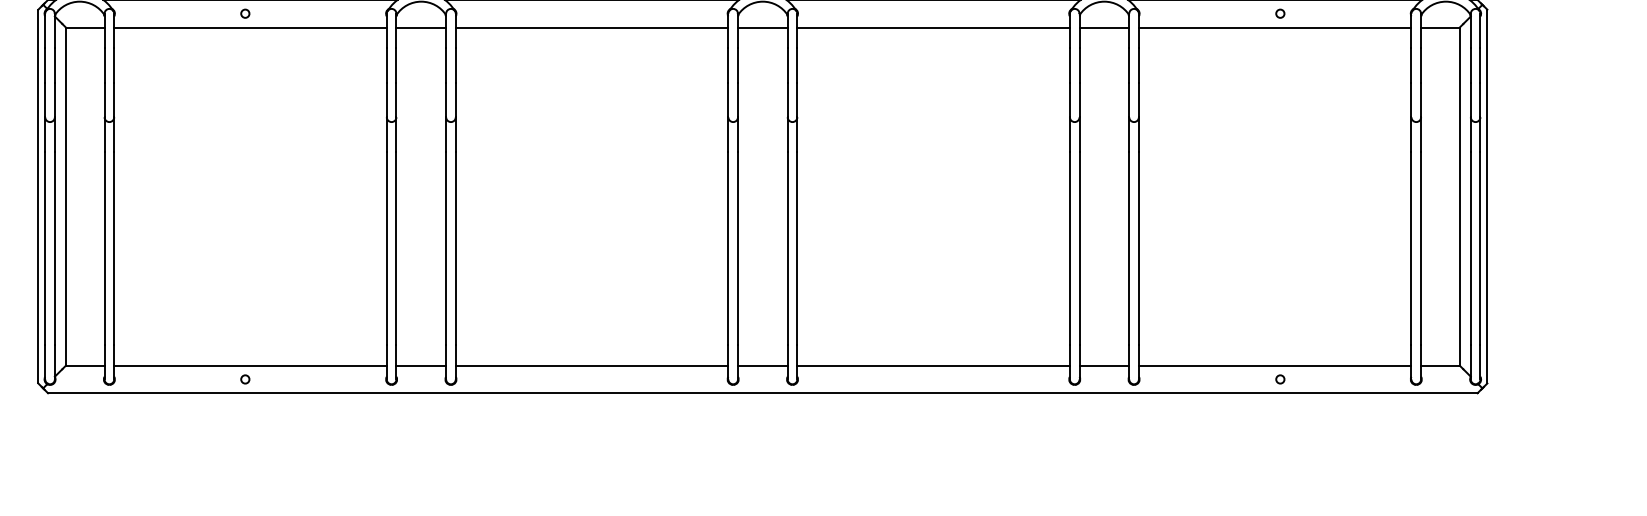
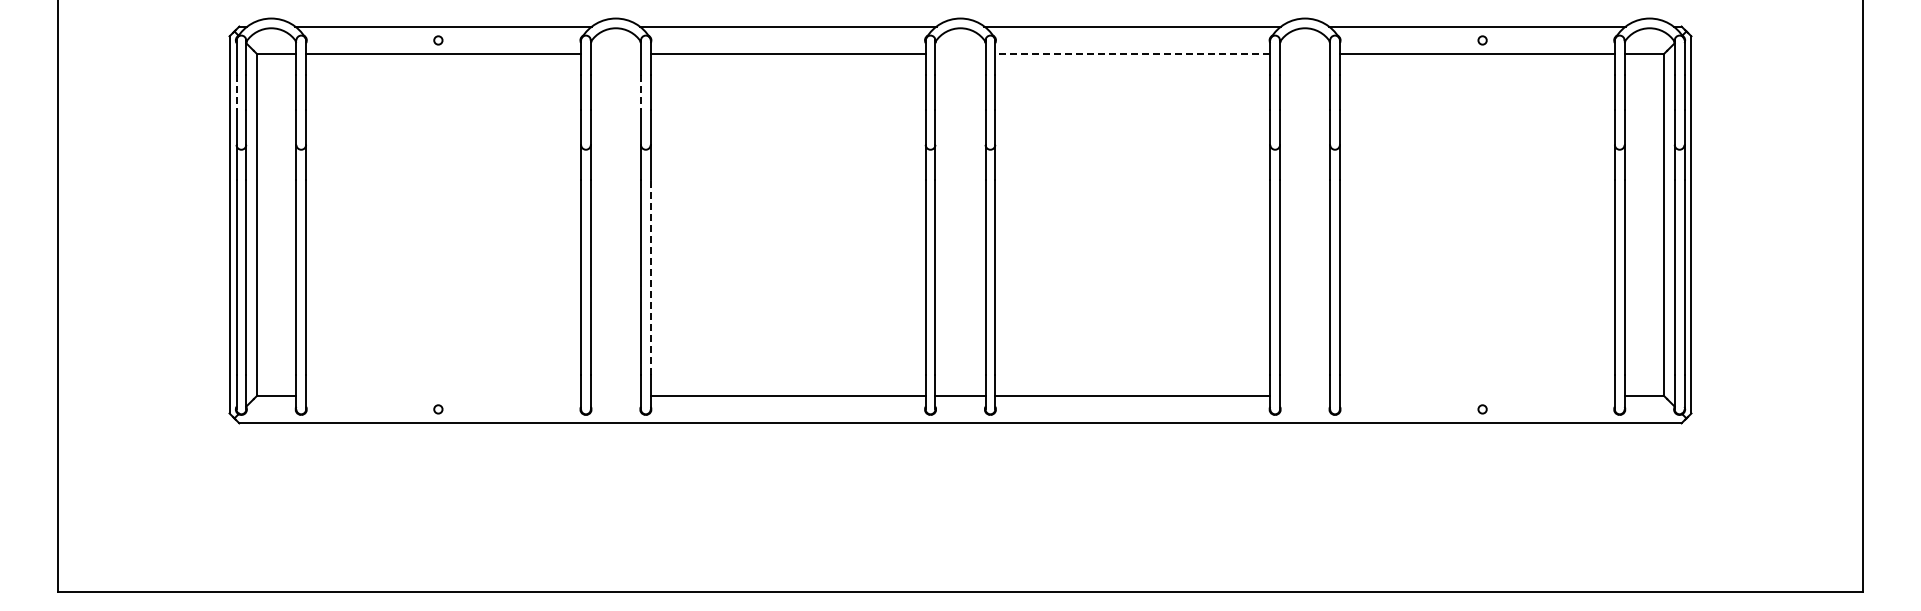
line: (420, 27) -> (615, 54), removed
line: (762, 27) -> (960, 54), removed
line: (933, 27) -> (1132, 54), solid -> dashed
line: (1104, 27) -> (1305, 54), removed
line: (45, 66) -> (236, 93), solid -> dashed
line: (445, 66) -> (640, 93), solid -> dashed
line: (455, 247) -> (650, 276), solid -> dashed
line: (250, 365) -> (443, 395), removed
line: (420, 365) -> (615, 395), removed
line: (1104, 365) -> (1305, 395), removed
line: (1274, 365) -> (1476, 395), removed

